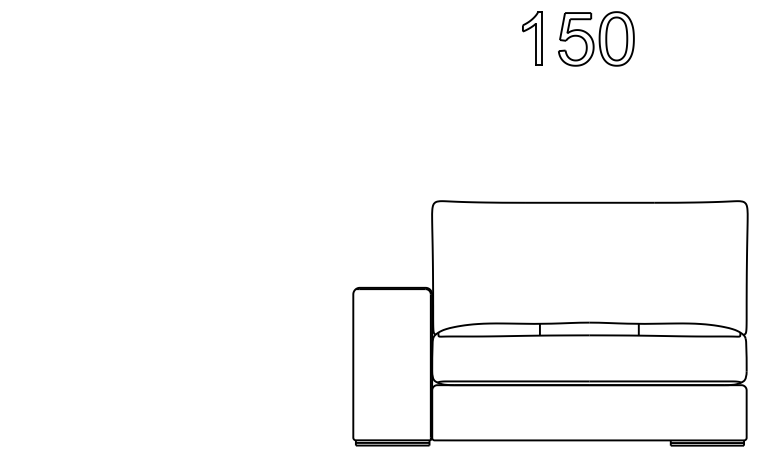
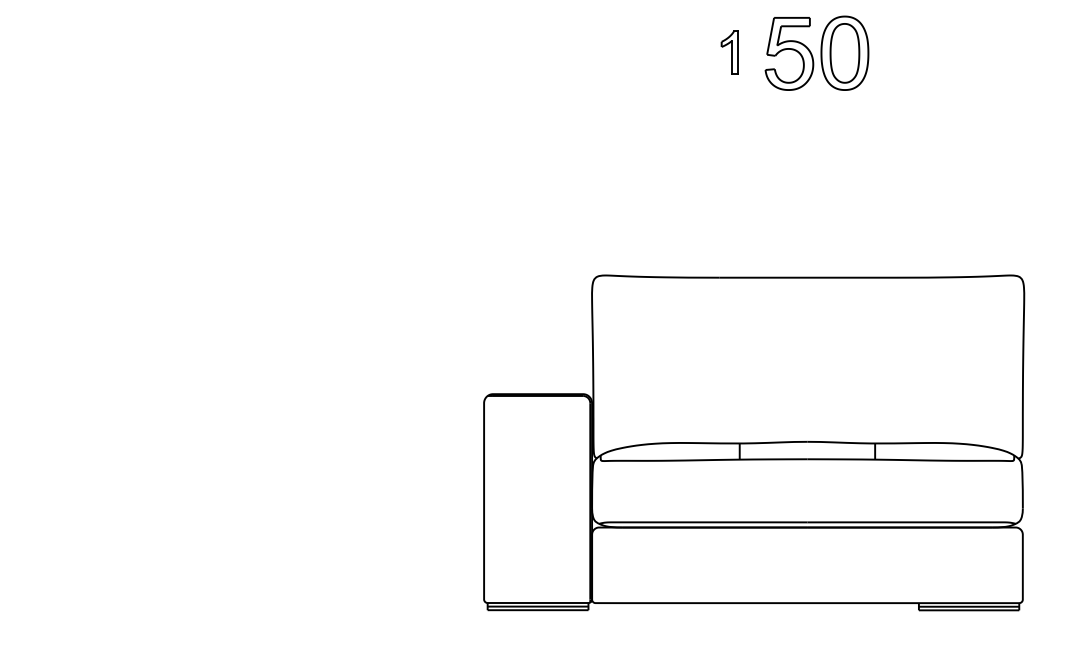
part: (532, 38) -> (729, 52), size x0.6

